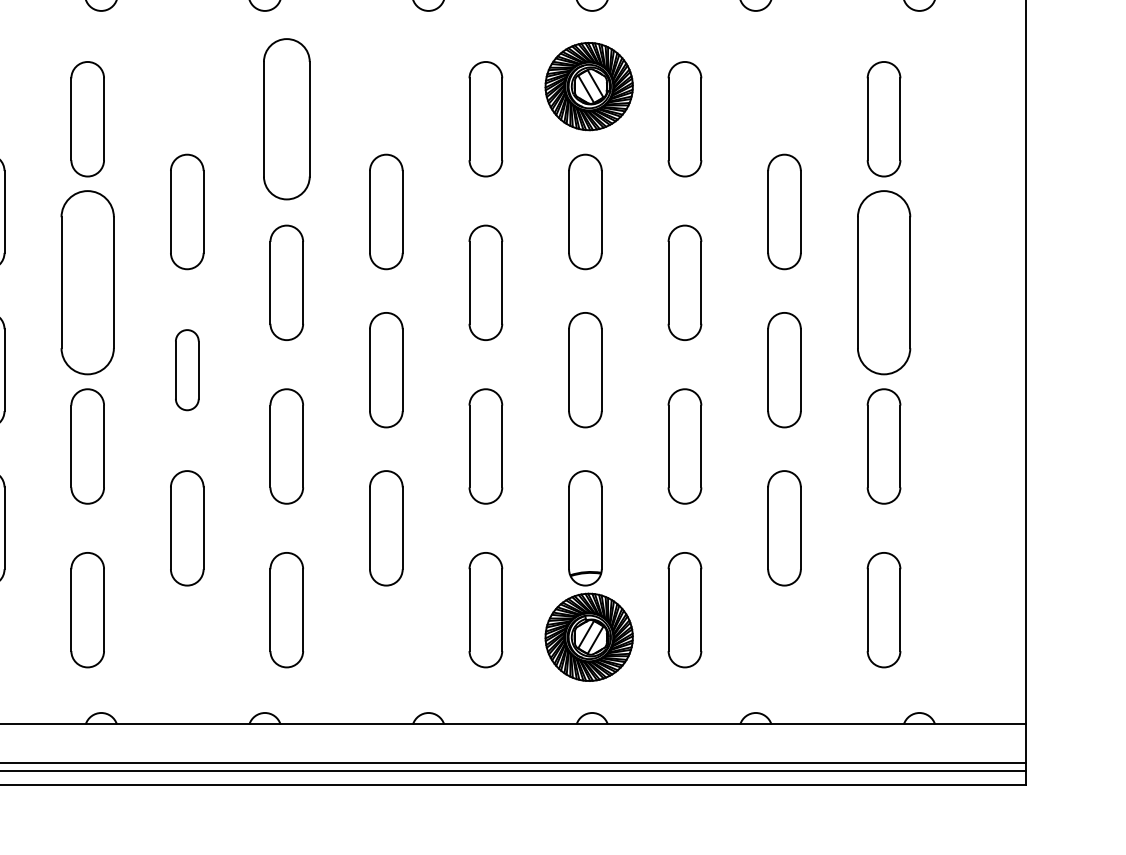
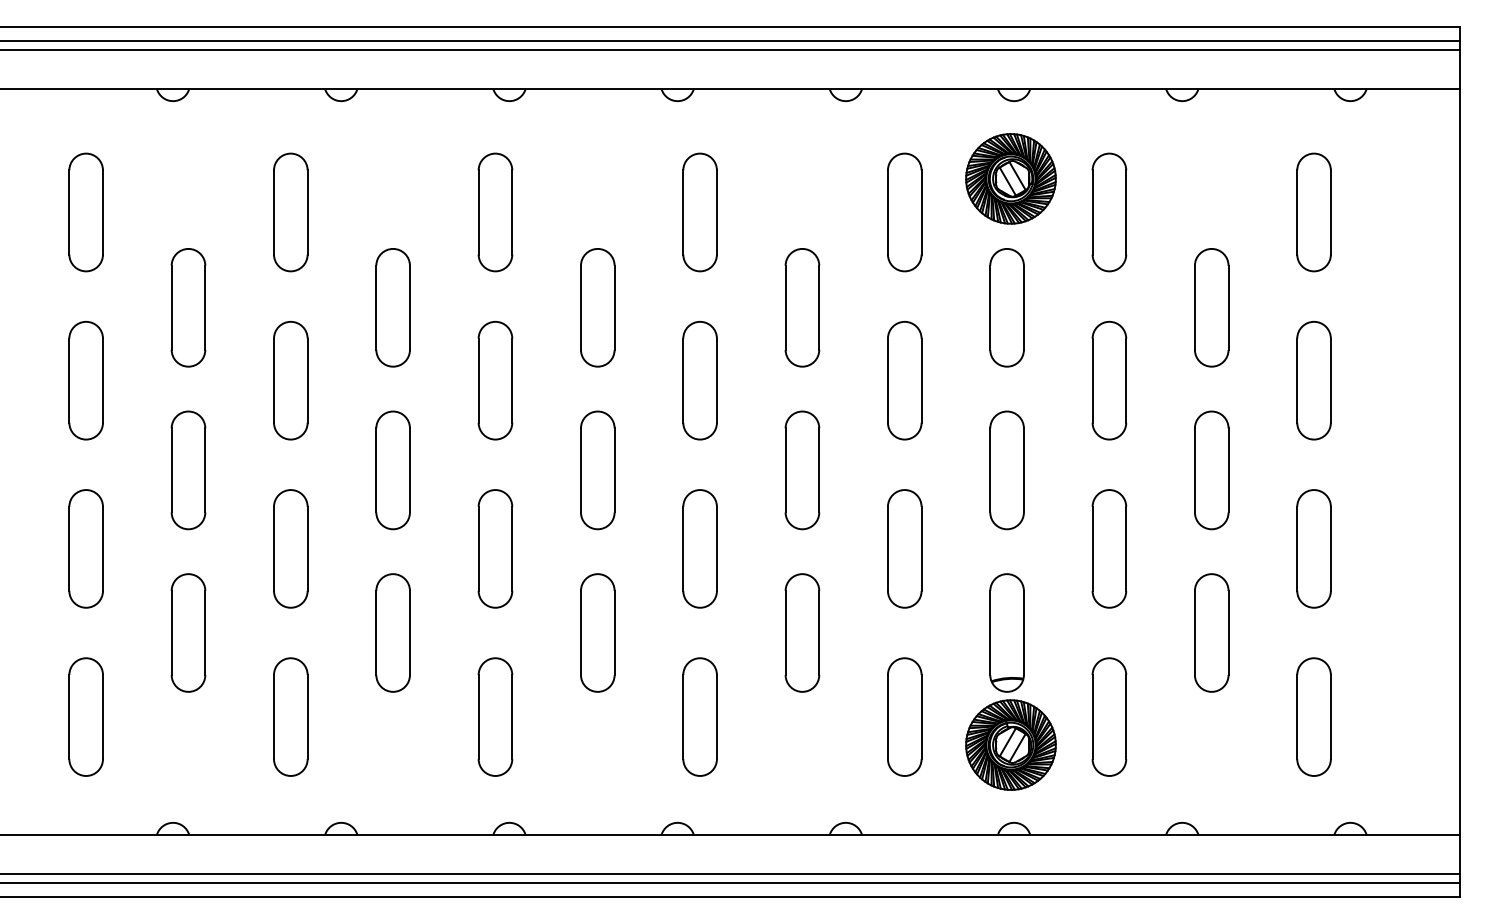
part: (286, 119) -> (699, 212), size x0.71
part: (87, 282) -> (495, 380), size x0.62
part: (883, 282) -> (1313, 380), size x0.62
part: (186, 370) -> (597, 470), size x1.43

